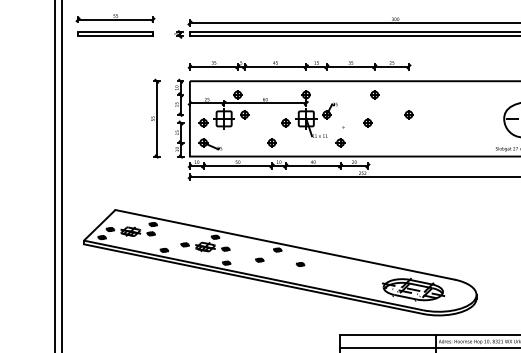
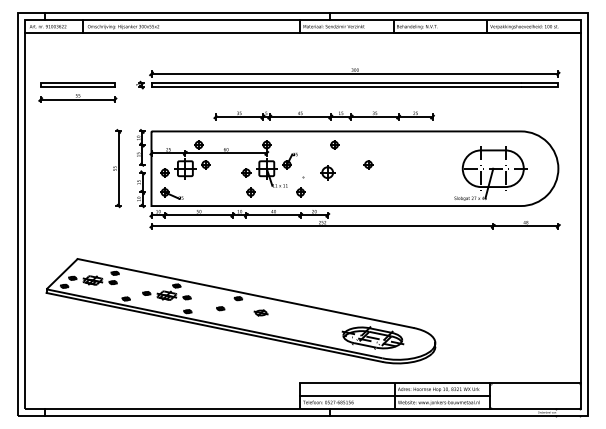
part: (115, 18) -> (77, 98), moved
part: (298, 65) -> (323, 115), moved
part: (367, 122) -> (327, 172), size x1.6
part: (271, 142) -> (250, 192), moved
part: (299, 264) -> (260, 312), size x1.6

